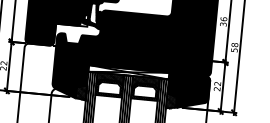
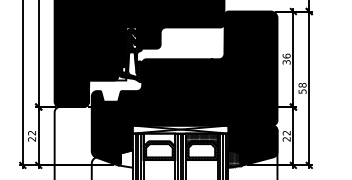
hatch: (109, 78) -> (158, 139), removed
hatch: (81, 92) -> (126, 158), removed

